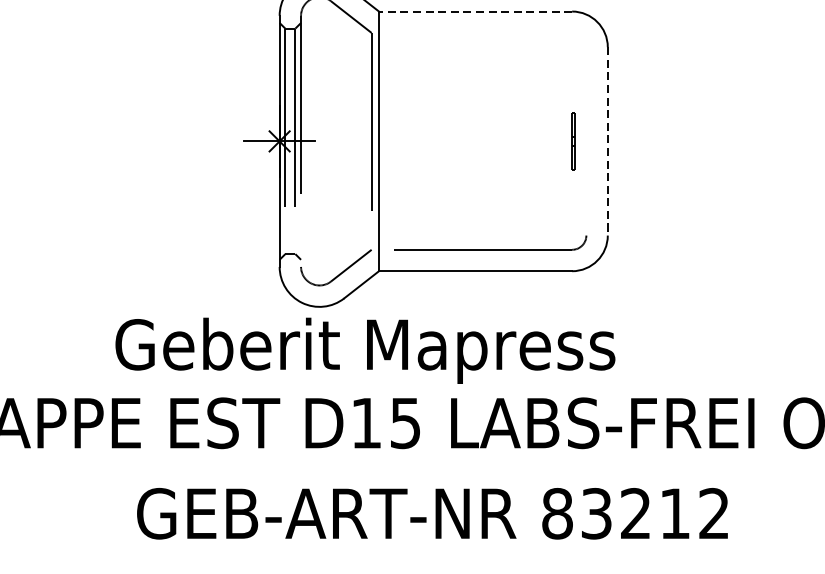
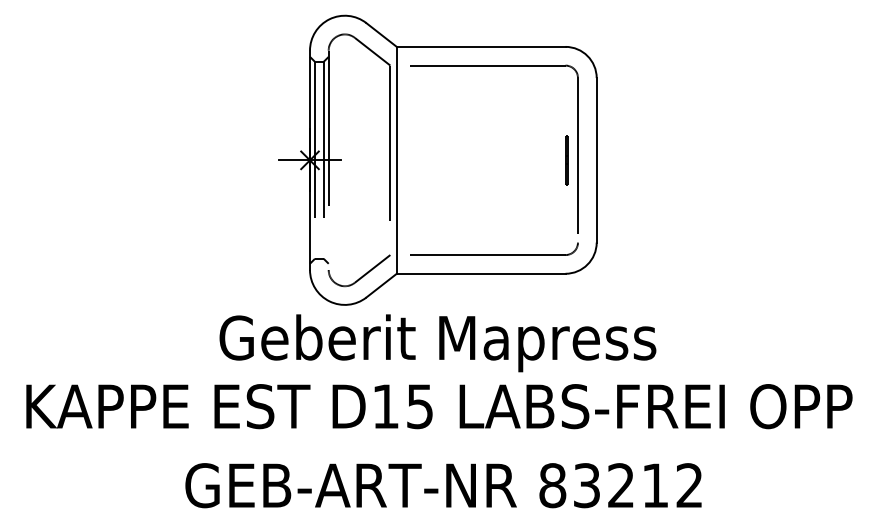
line: (474, 11) -> (480, 46), dashed -> solid
part: (490, 33) -> (494, 66), added
line: (607, 141) -> (596, 160), dashed -> solid
text: (364, 351) -> (437, 343), moved

